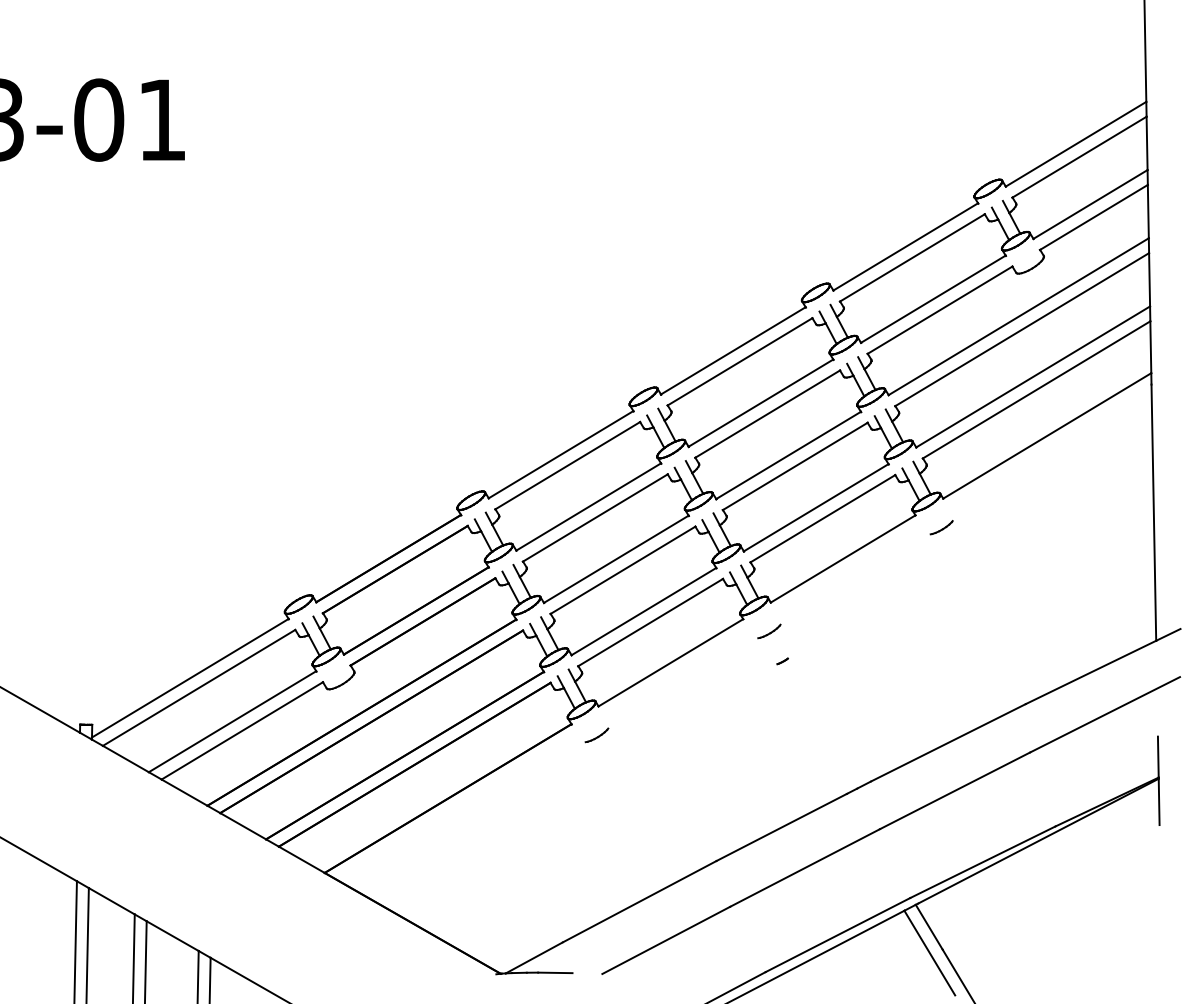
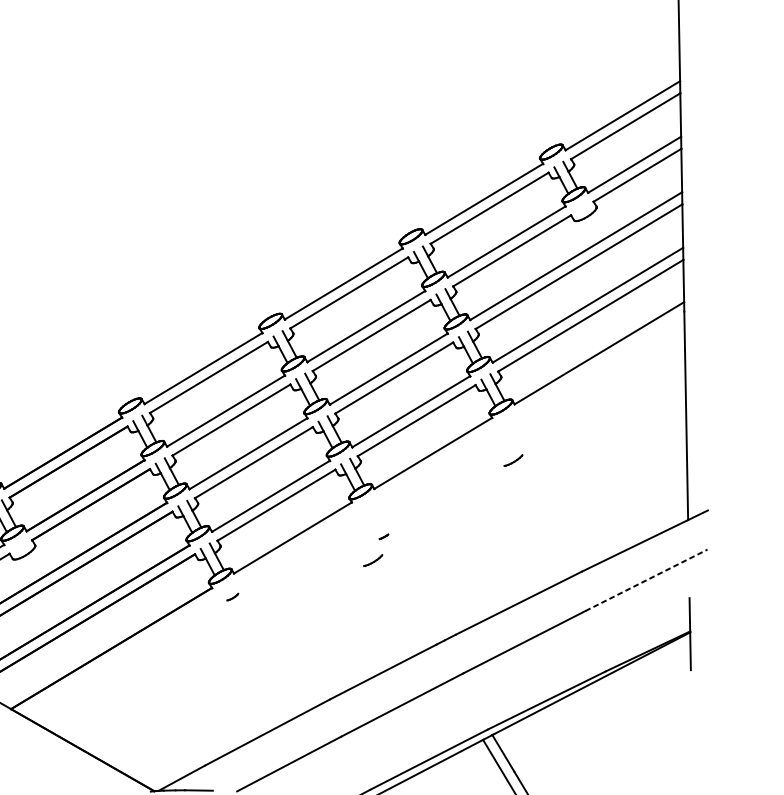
part: (941, 527) -> (513, 460), moved
part: (769, 631) -> (373, 560), moved
line: (1105, 714) -> (646, 580), solid -> dashed
part: (596, 735) -> (232, 597), size x0.6

